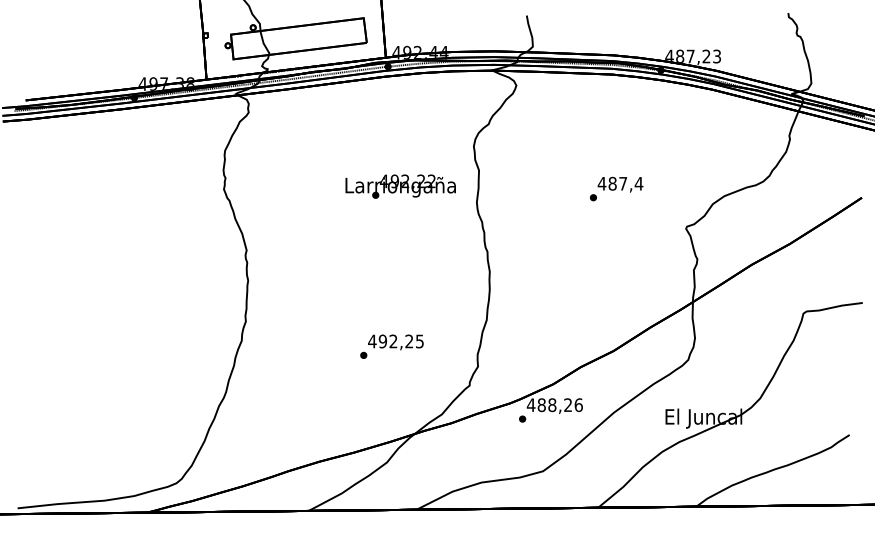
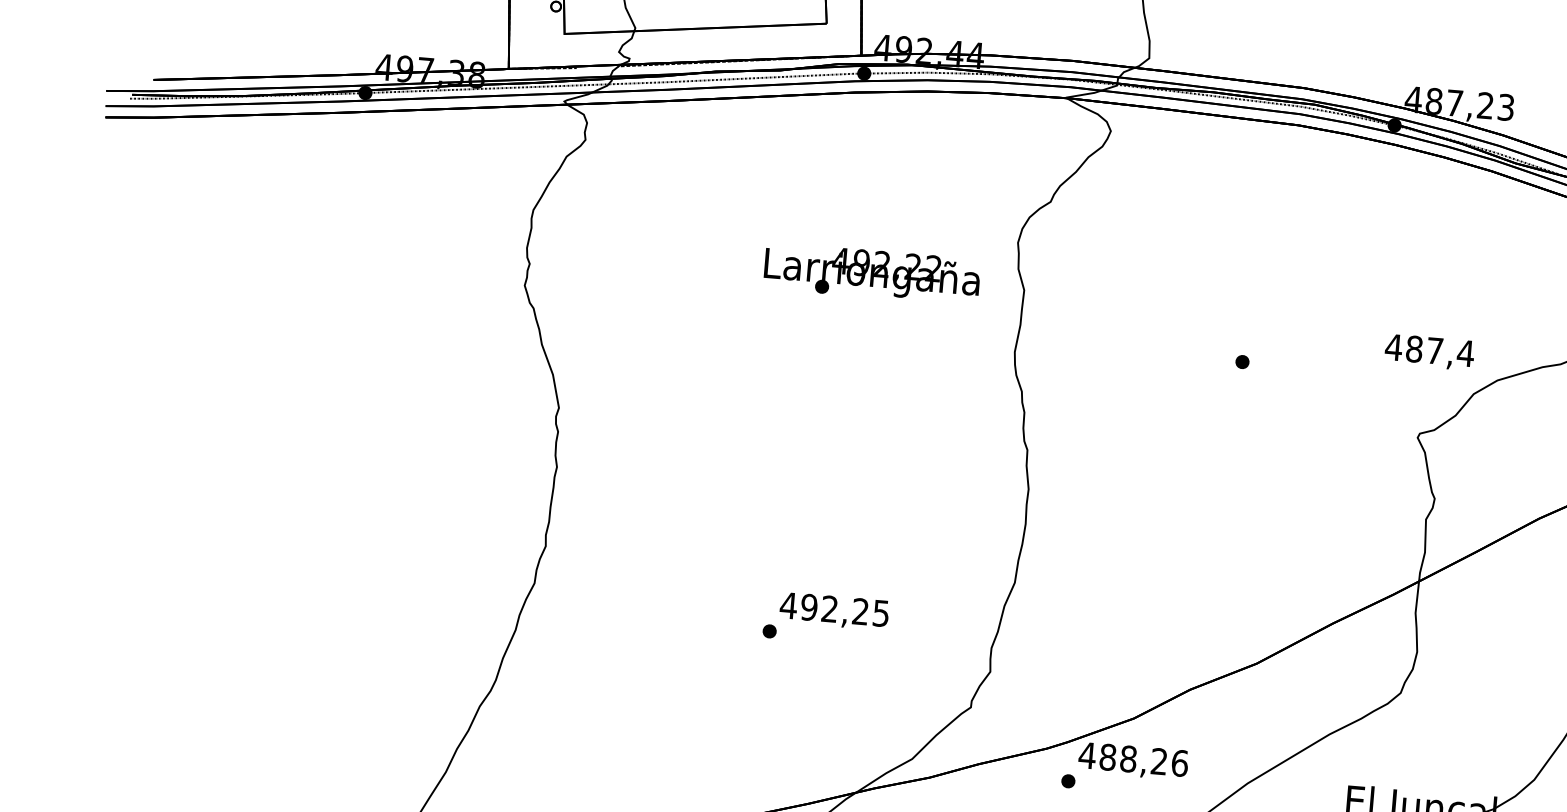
text: (620, 184) -> (1429, 351), moved
text: (400, 186) -> (871, 273), moved

